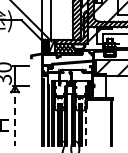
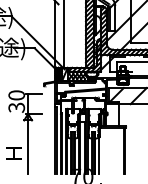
line: (15, 116) -> (28, 144), dashed -> solid
line: (86, 127) -> (99, 155), dashed -> solid

